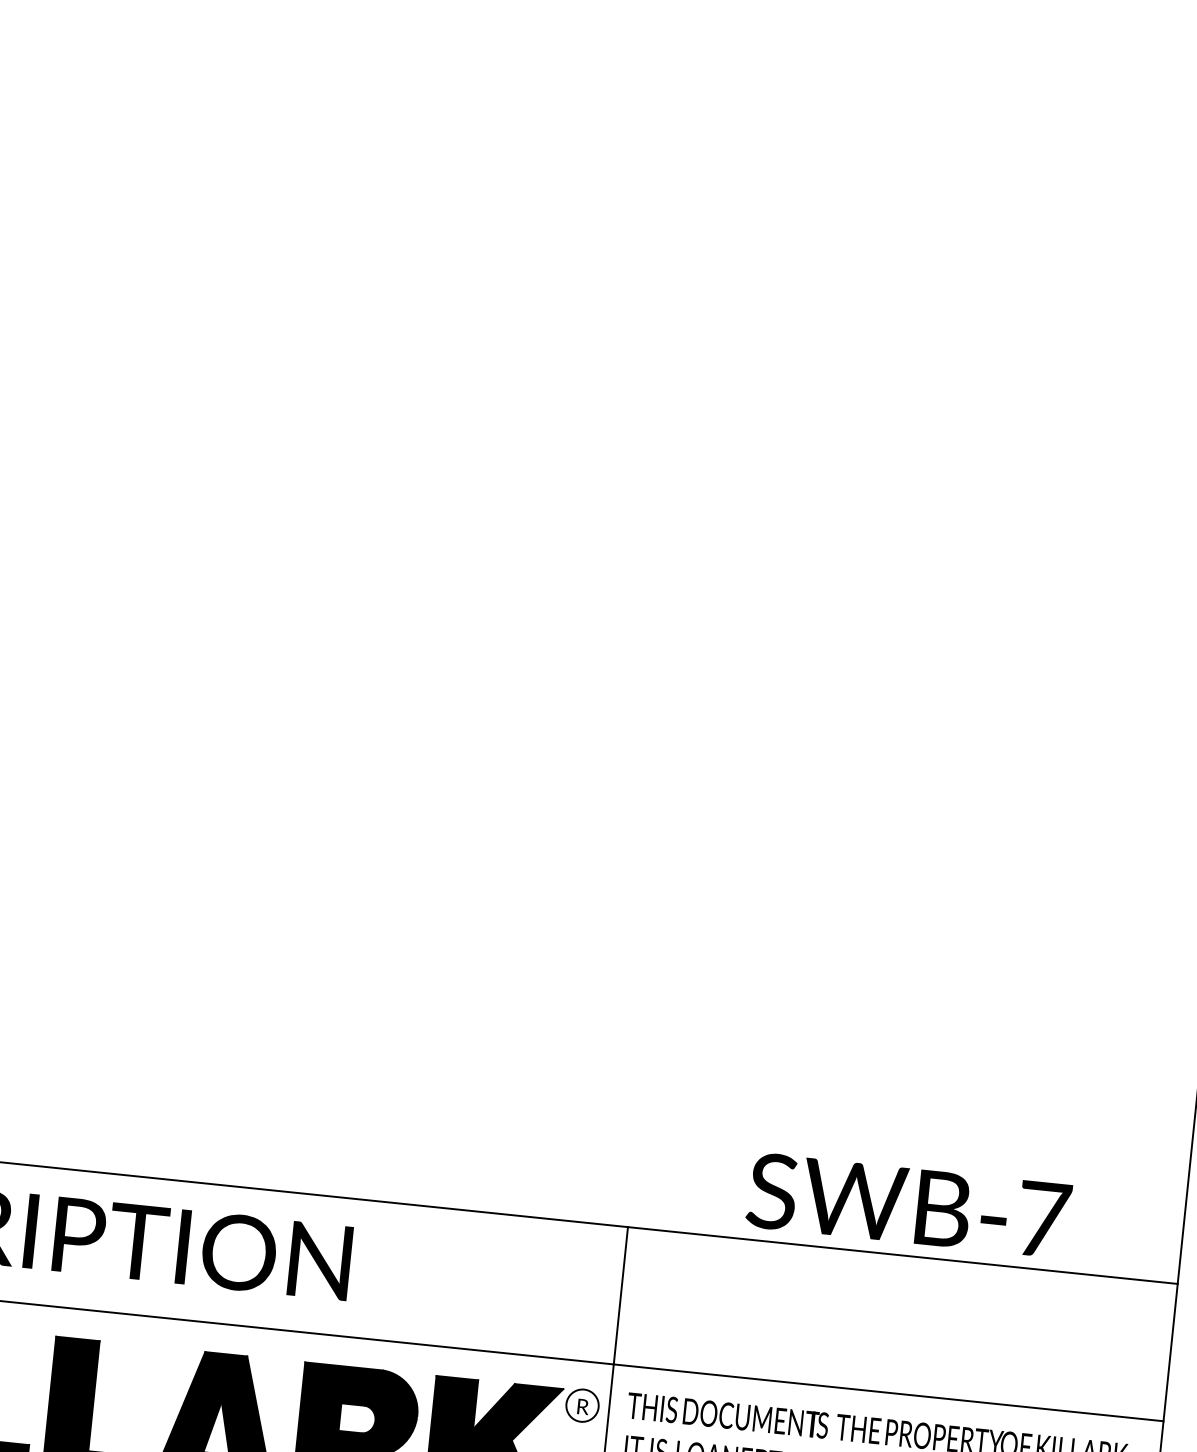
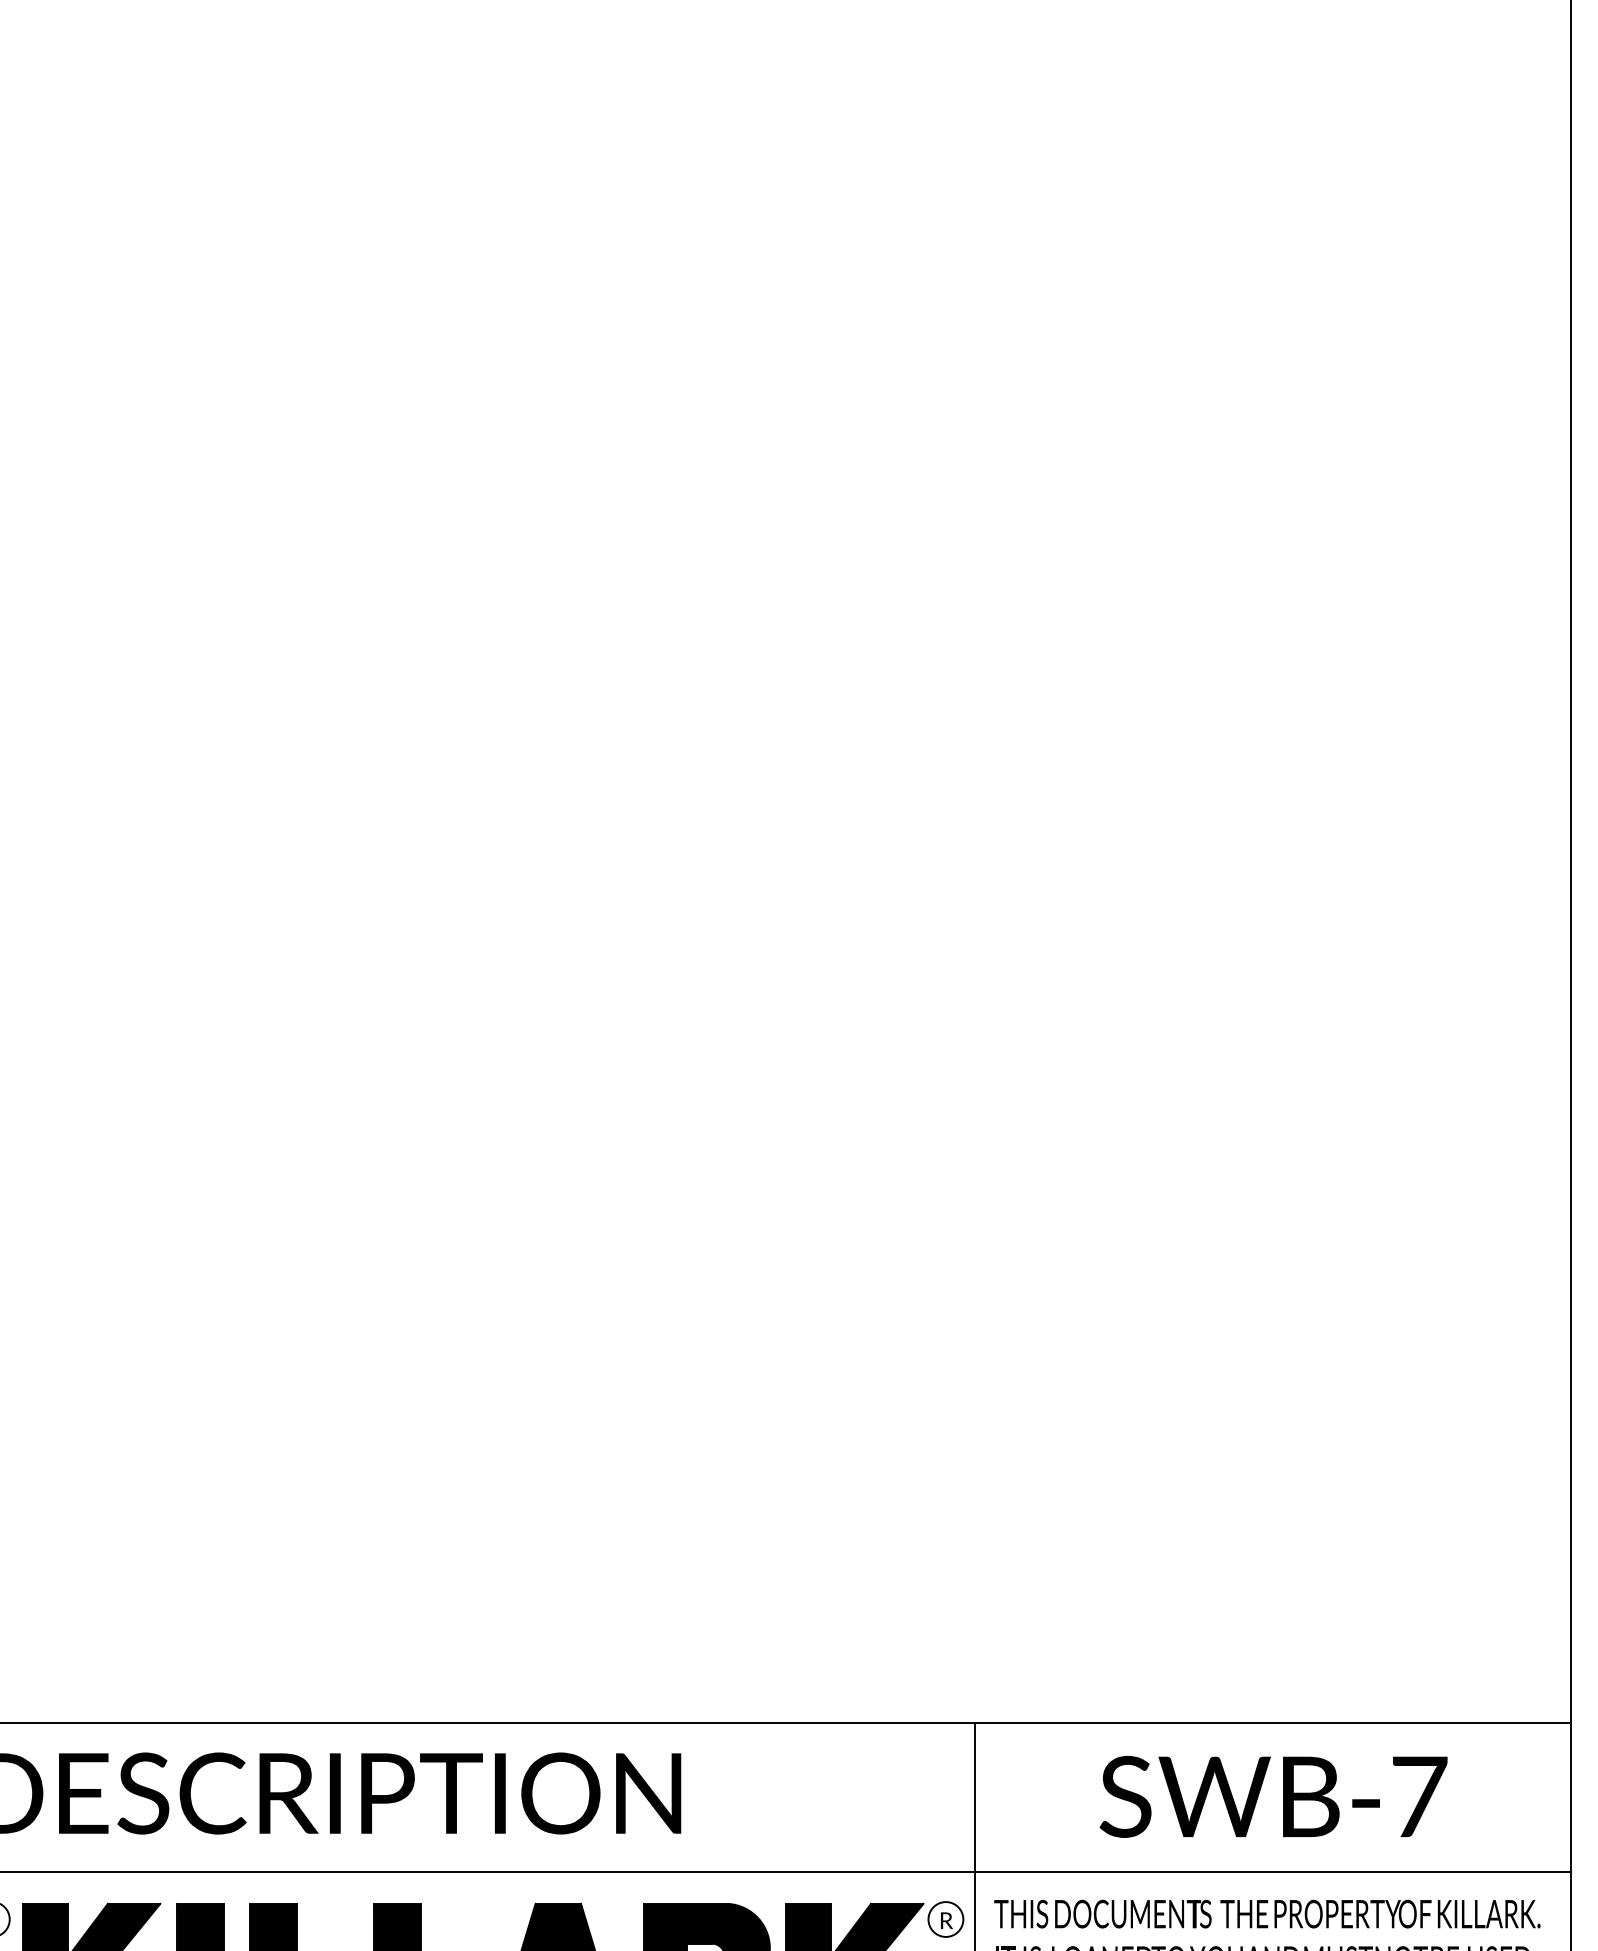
text: (908, 1205) -> (1273, 1796), moved

